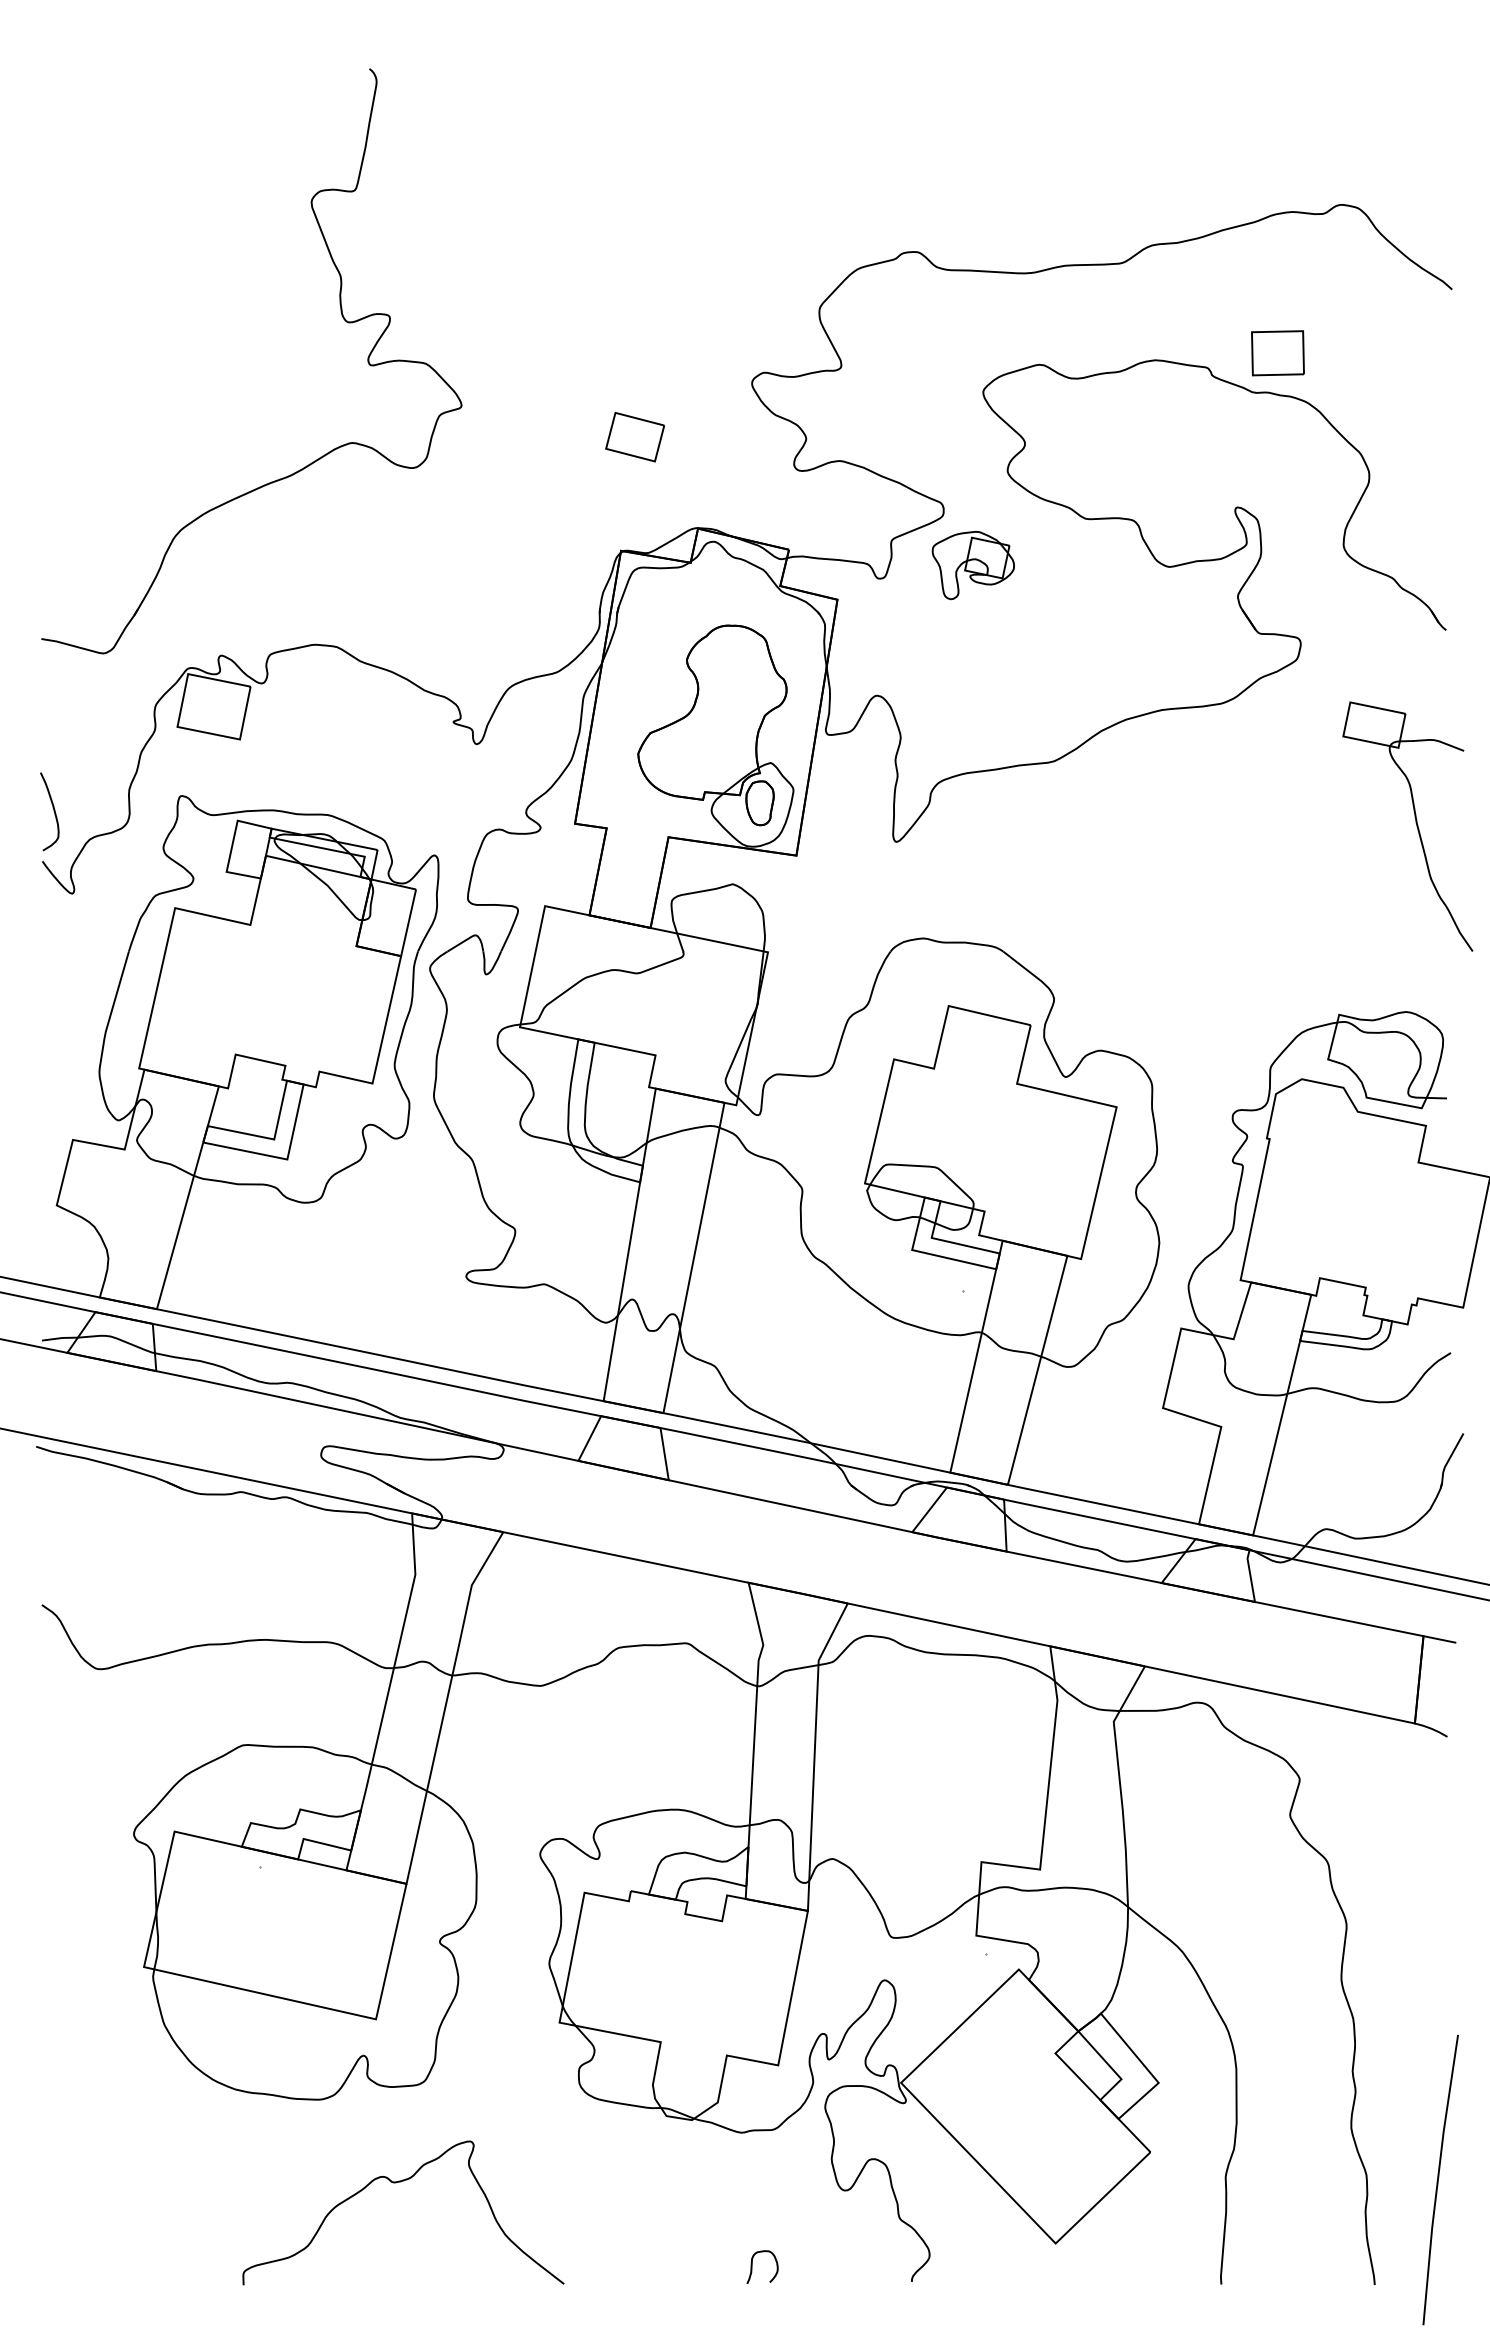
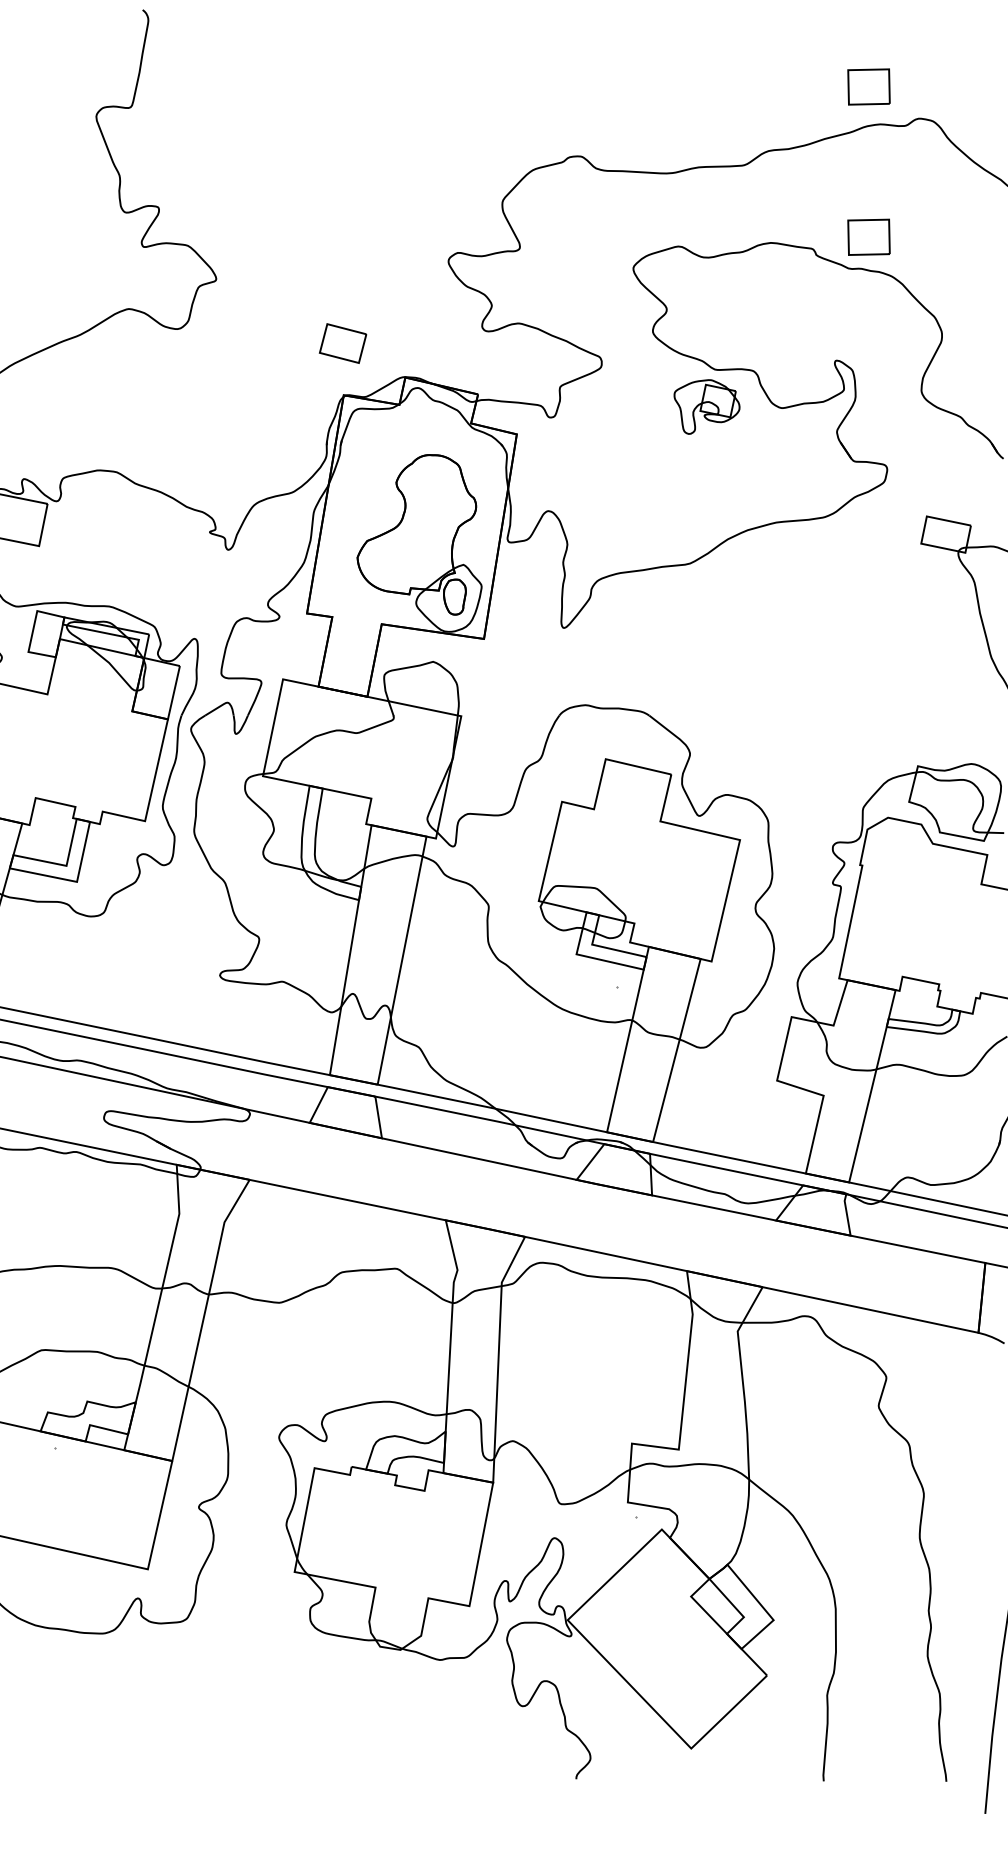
part: (1277, 165) -> (868, 87), added
part: (634, 436) -> (342, 343), moved
part: (972, 565) -> (706, 407), moved
curve: (396, 2183) -> (164, 1700), removed
curve: (752, 2266) -> (448, 1766), removed

